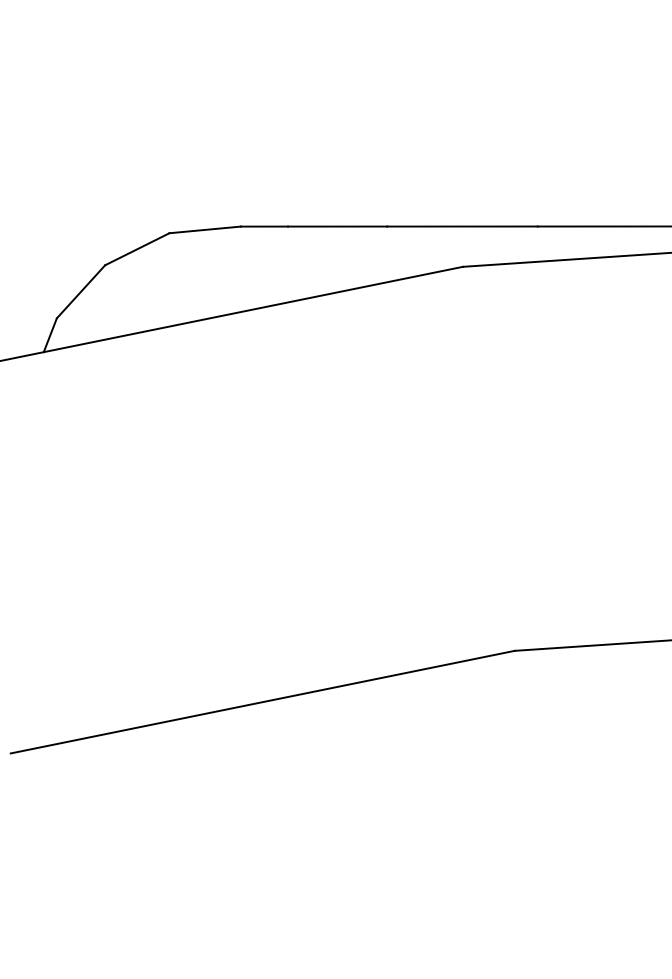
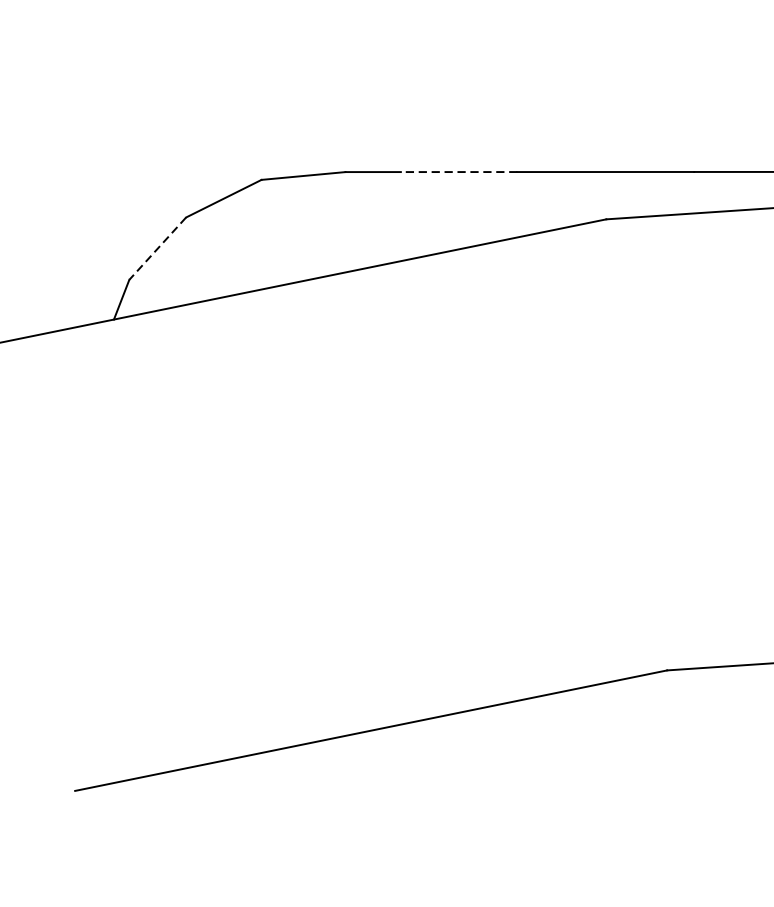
line: (337, 226) -> (458, 171), solid -> dashed
line: (81, 291) -> (158, 248), solid -> dashed

